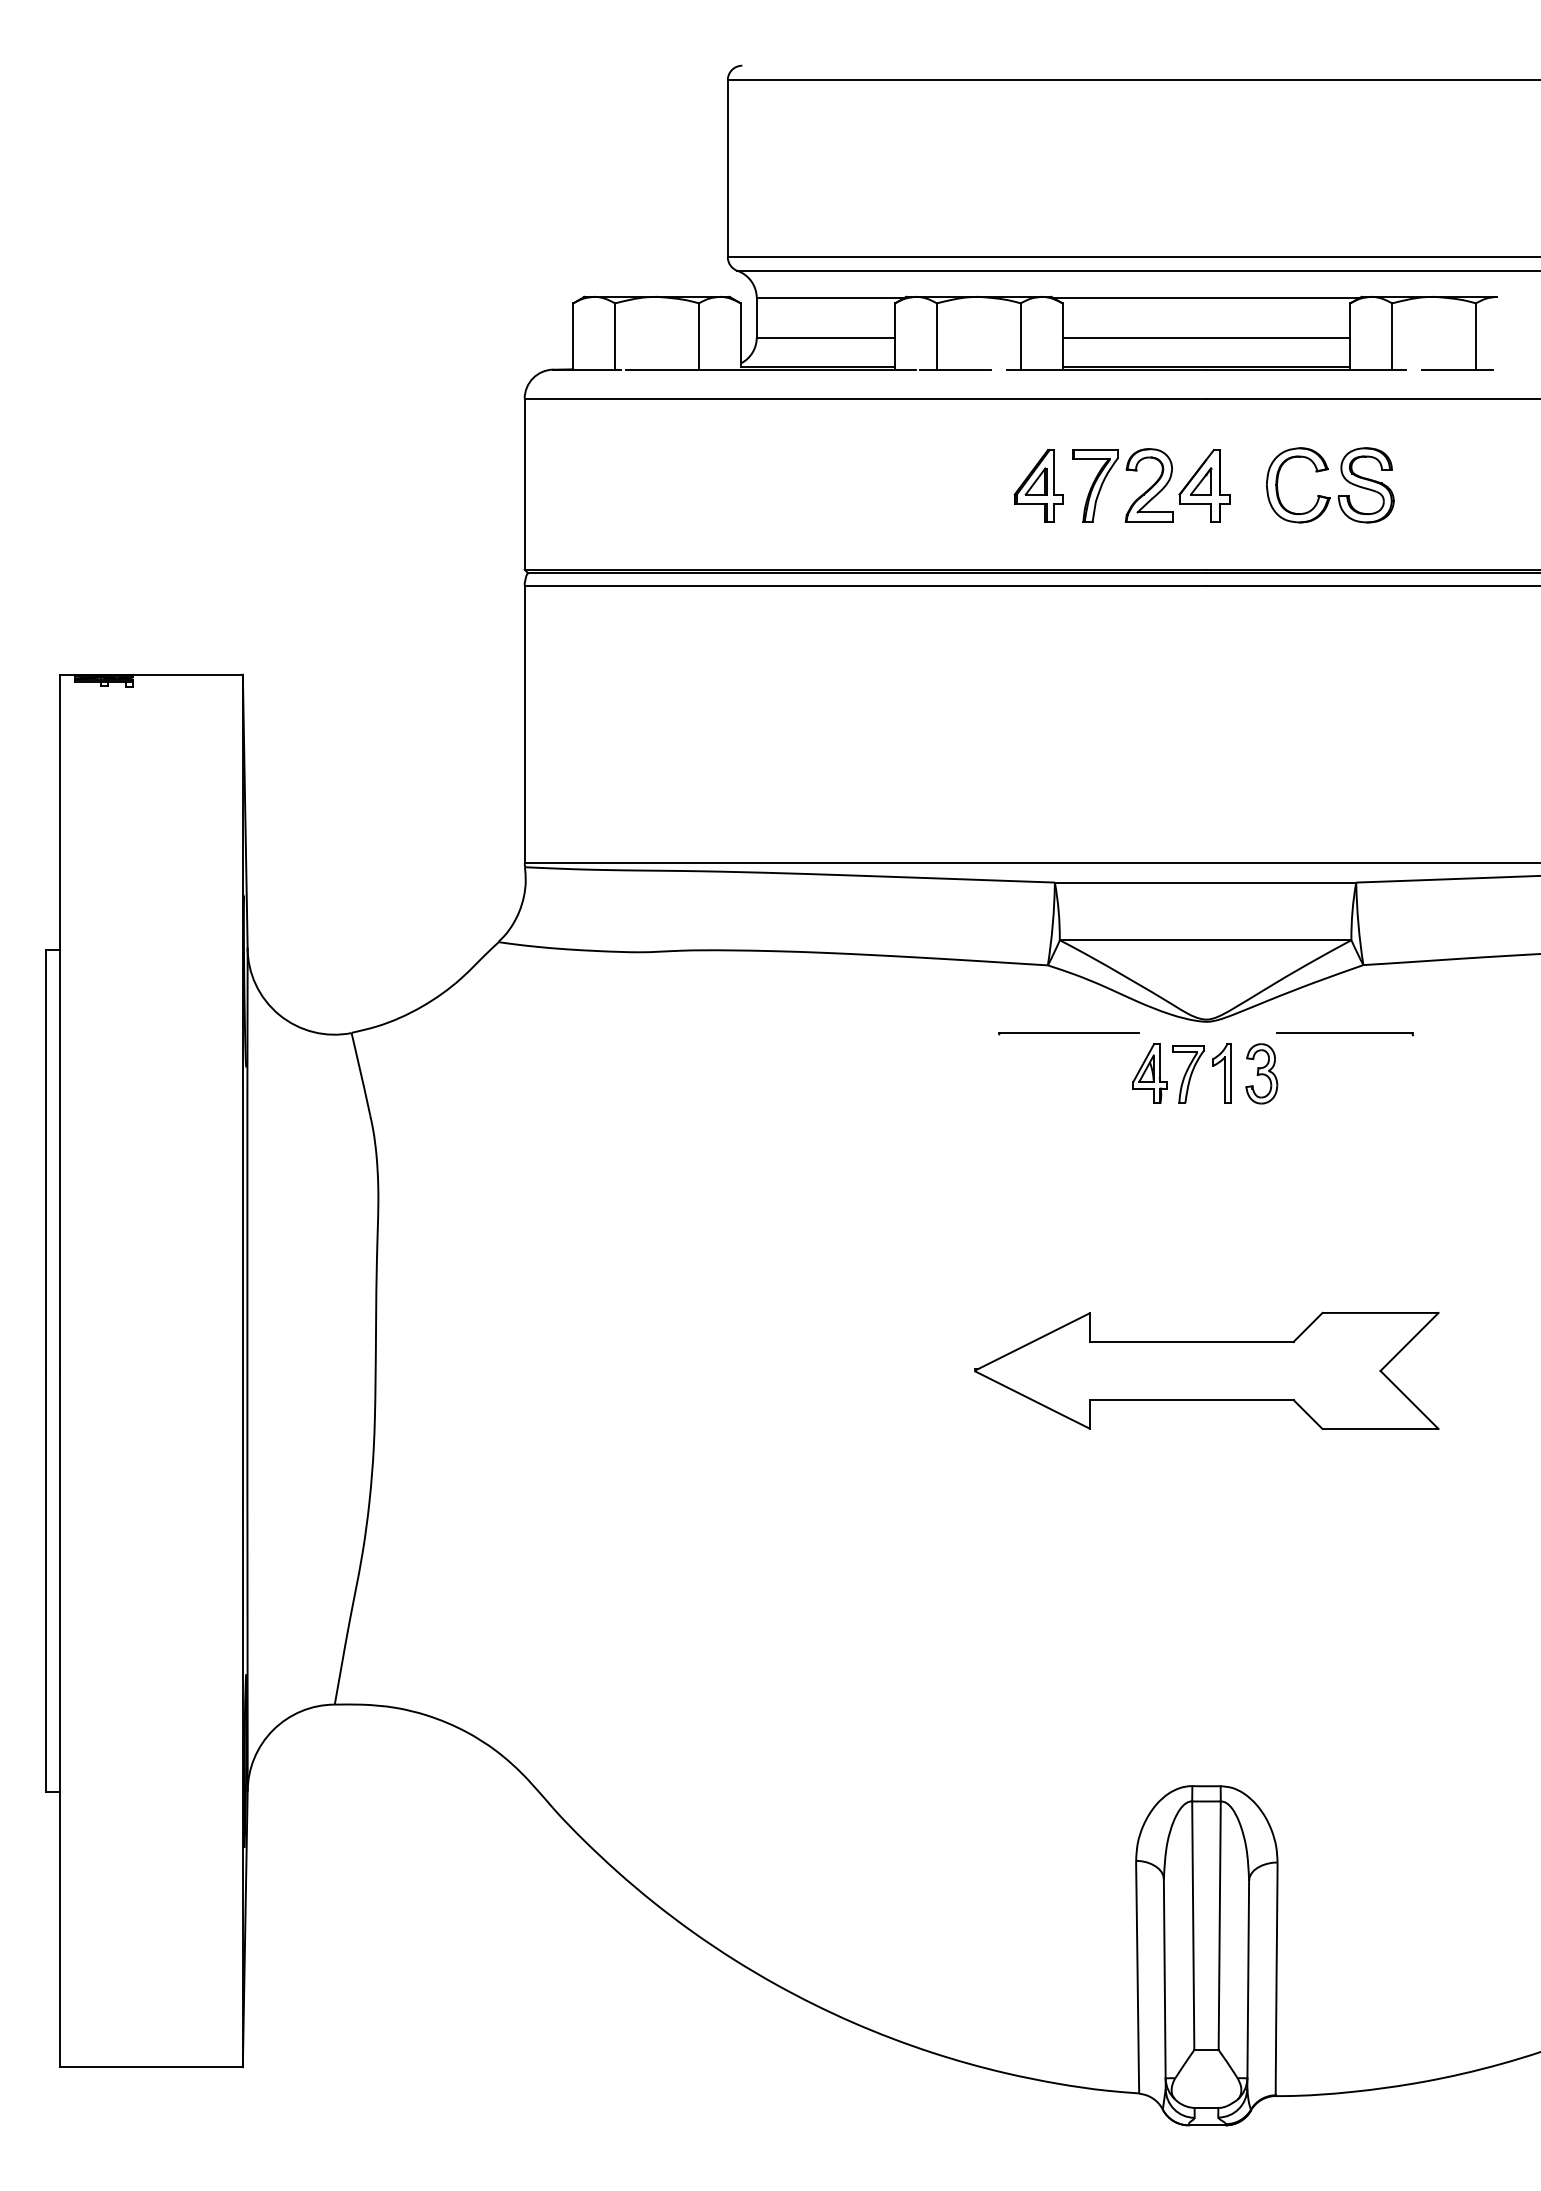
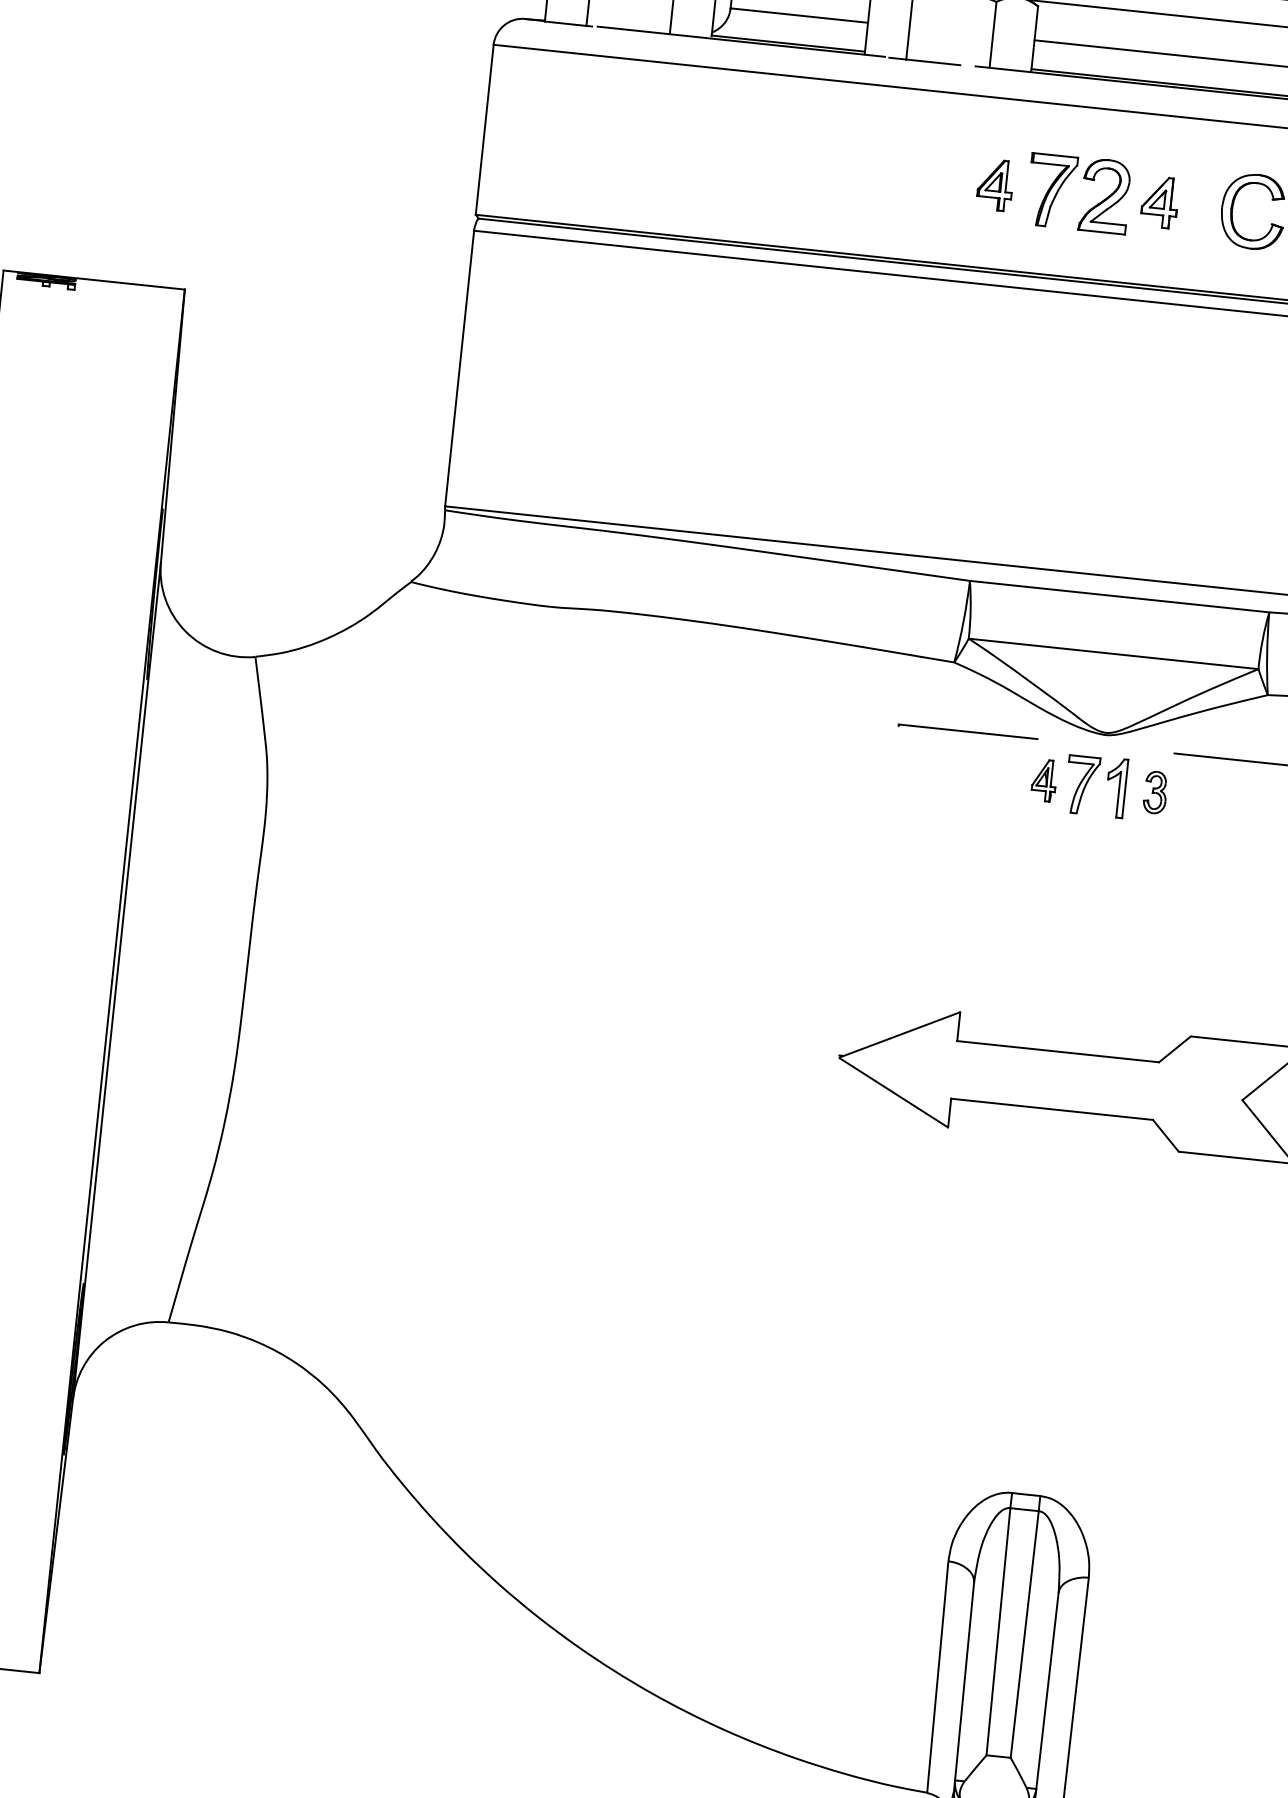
part: (1038, 485) -> (995, 184), size x0.7
part: (1204, 485) -> (1159, 202), size x0.7
part: (1149, 1073) -> (1043, 780), size x0.7
part: (1261, 1073) -> (1155, 792), size x0.7

